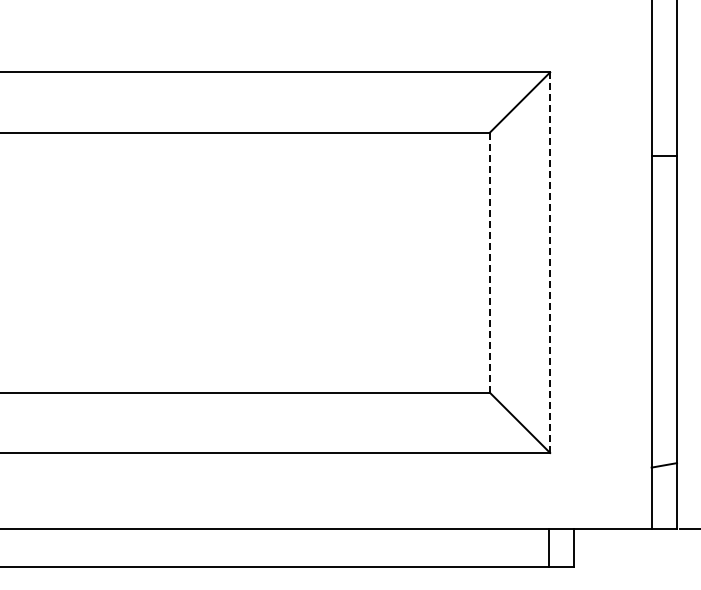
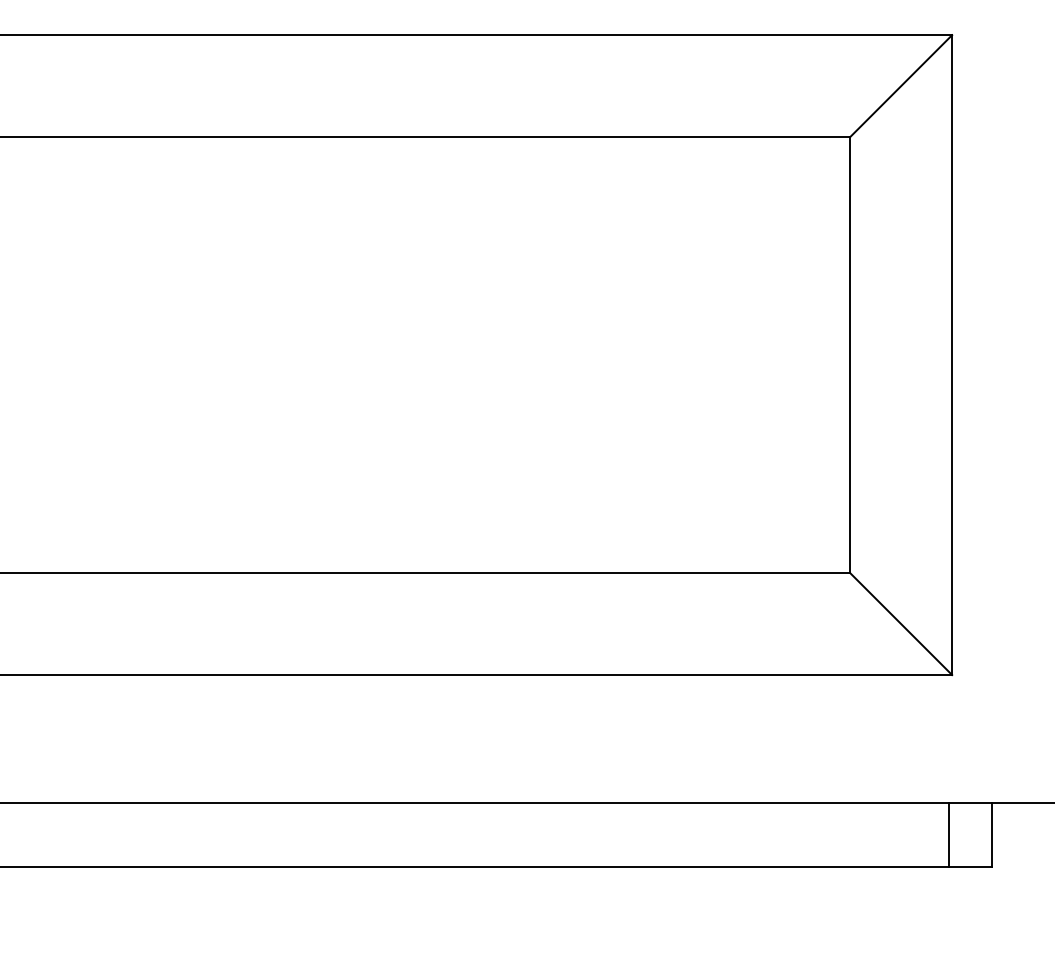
line: (489, 262) -> (850, 354), dashed -> solid
line: (550, 262) -> (952, 354), dashed -> solid

